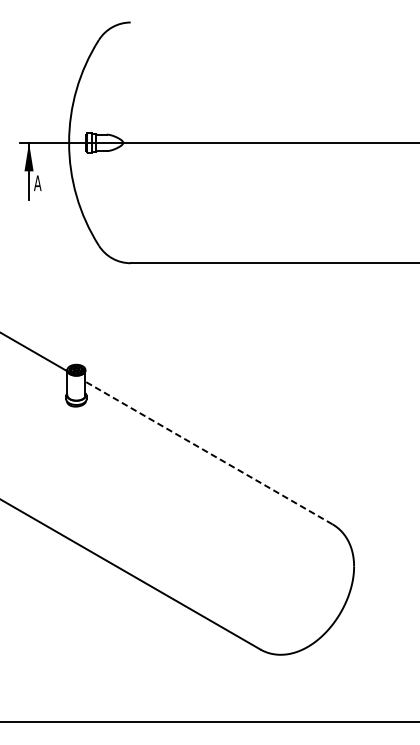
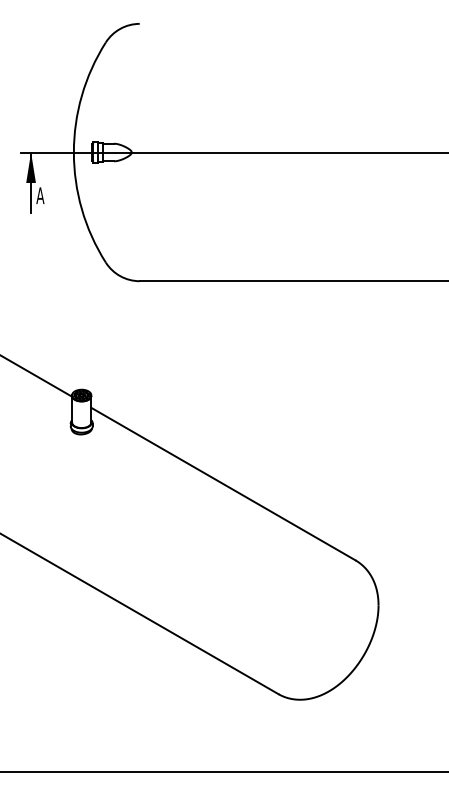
line: (209, 453) -> (223, 484), dashed -> solid

